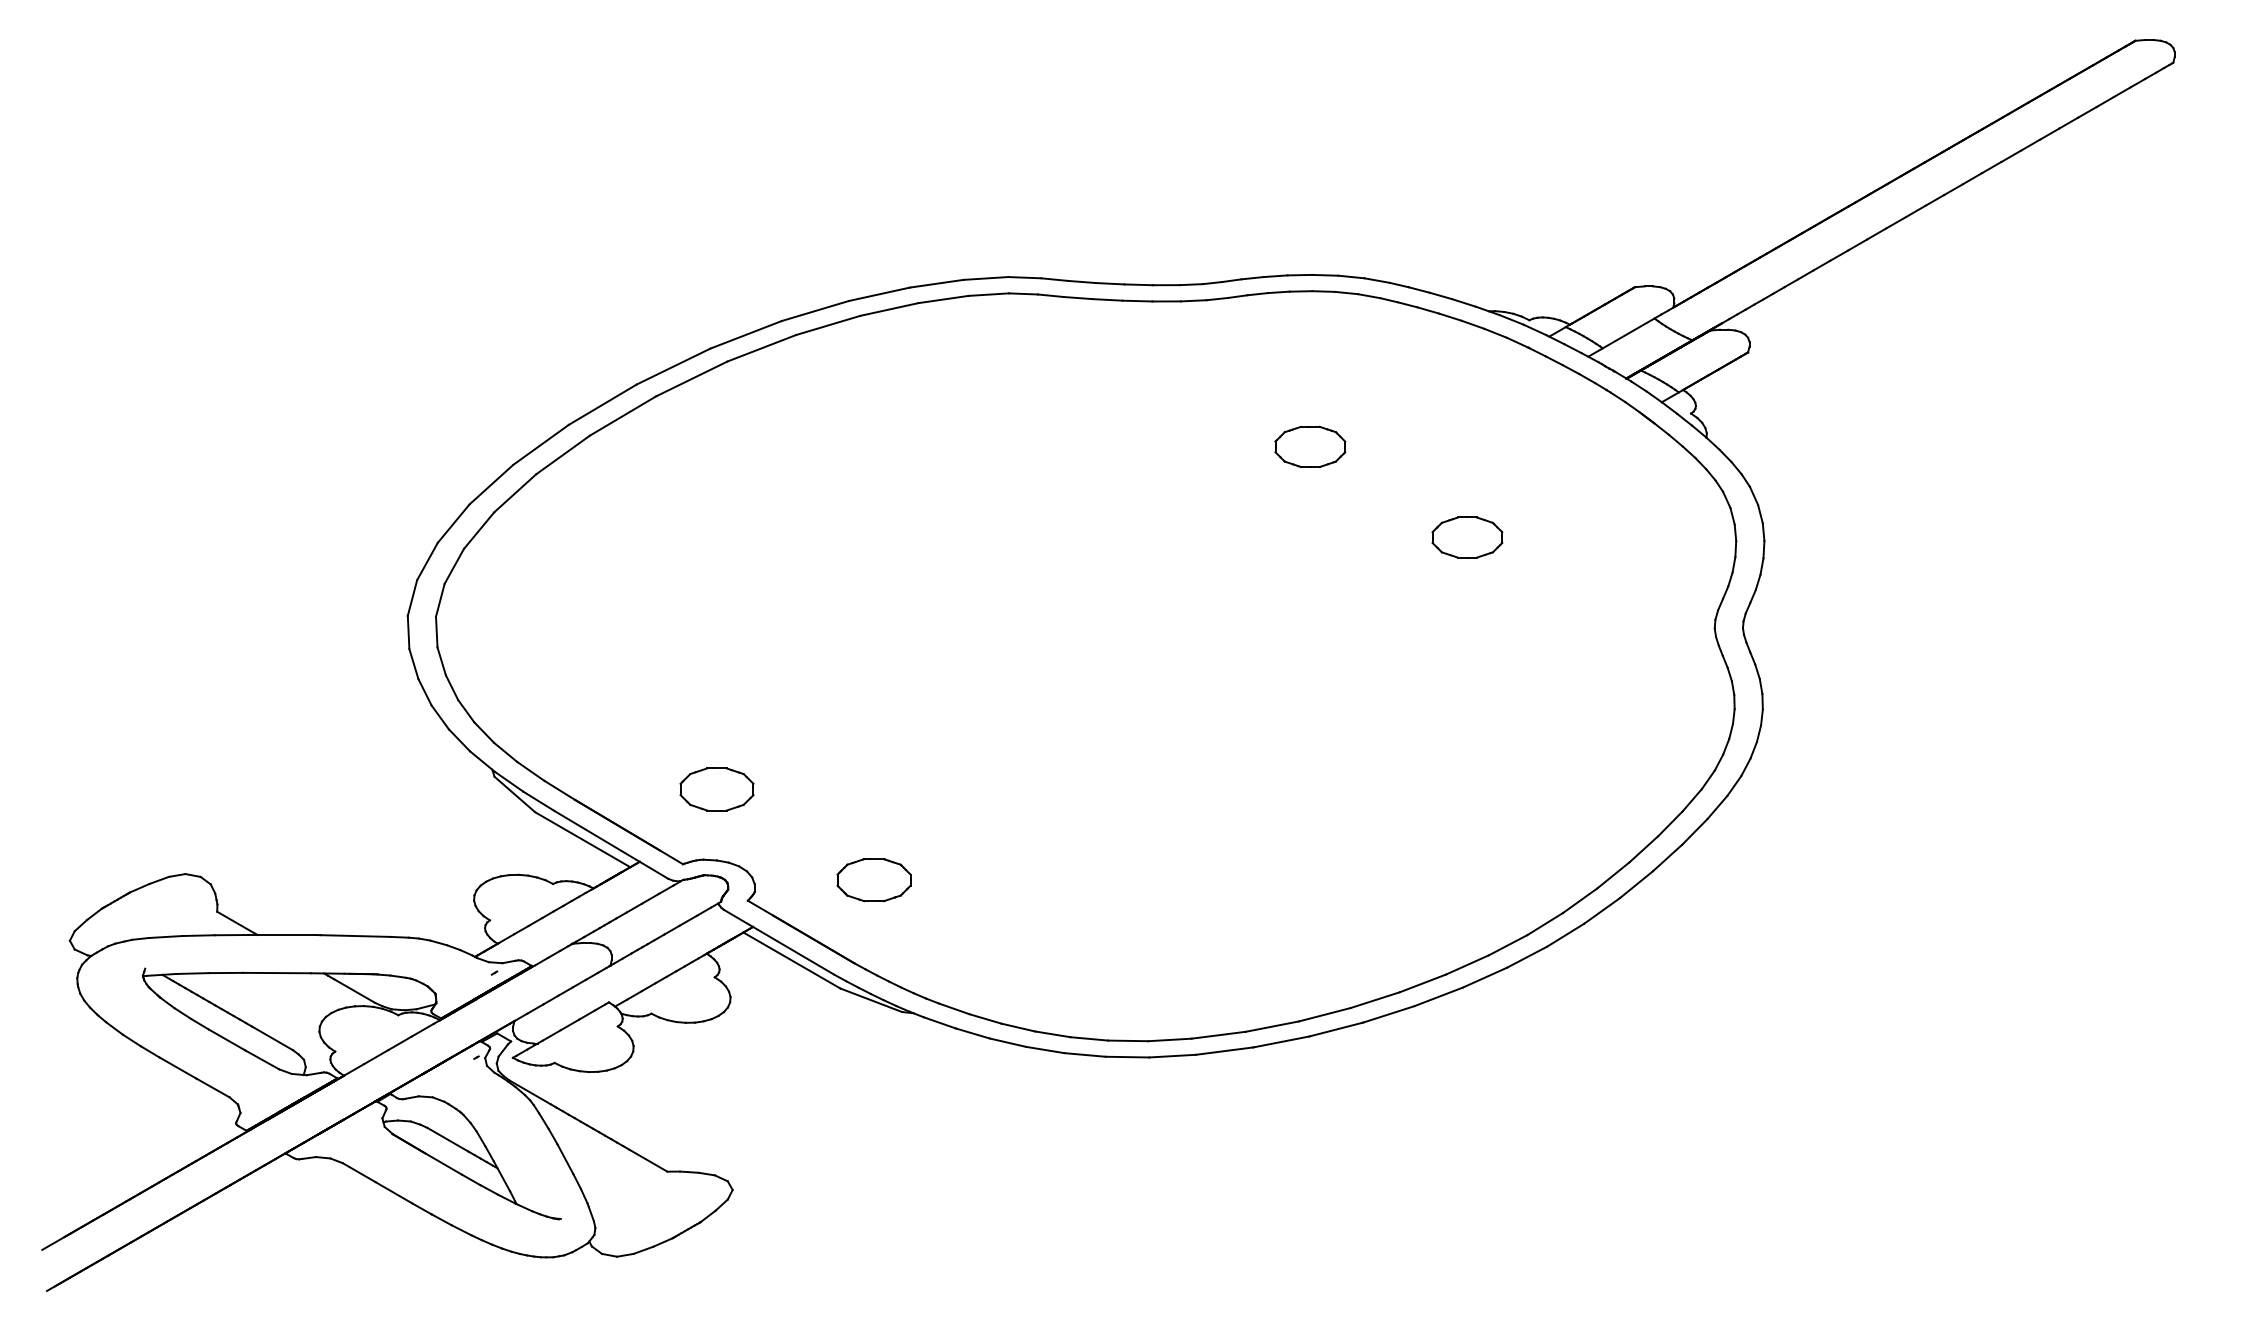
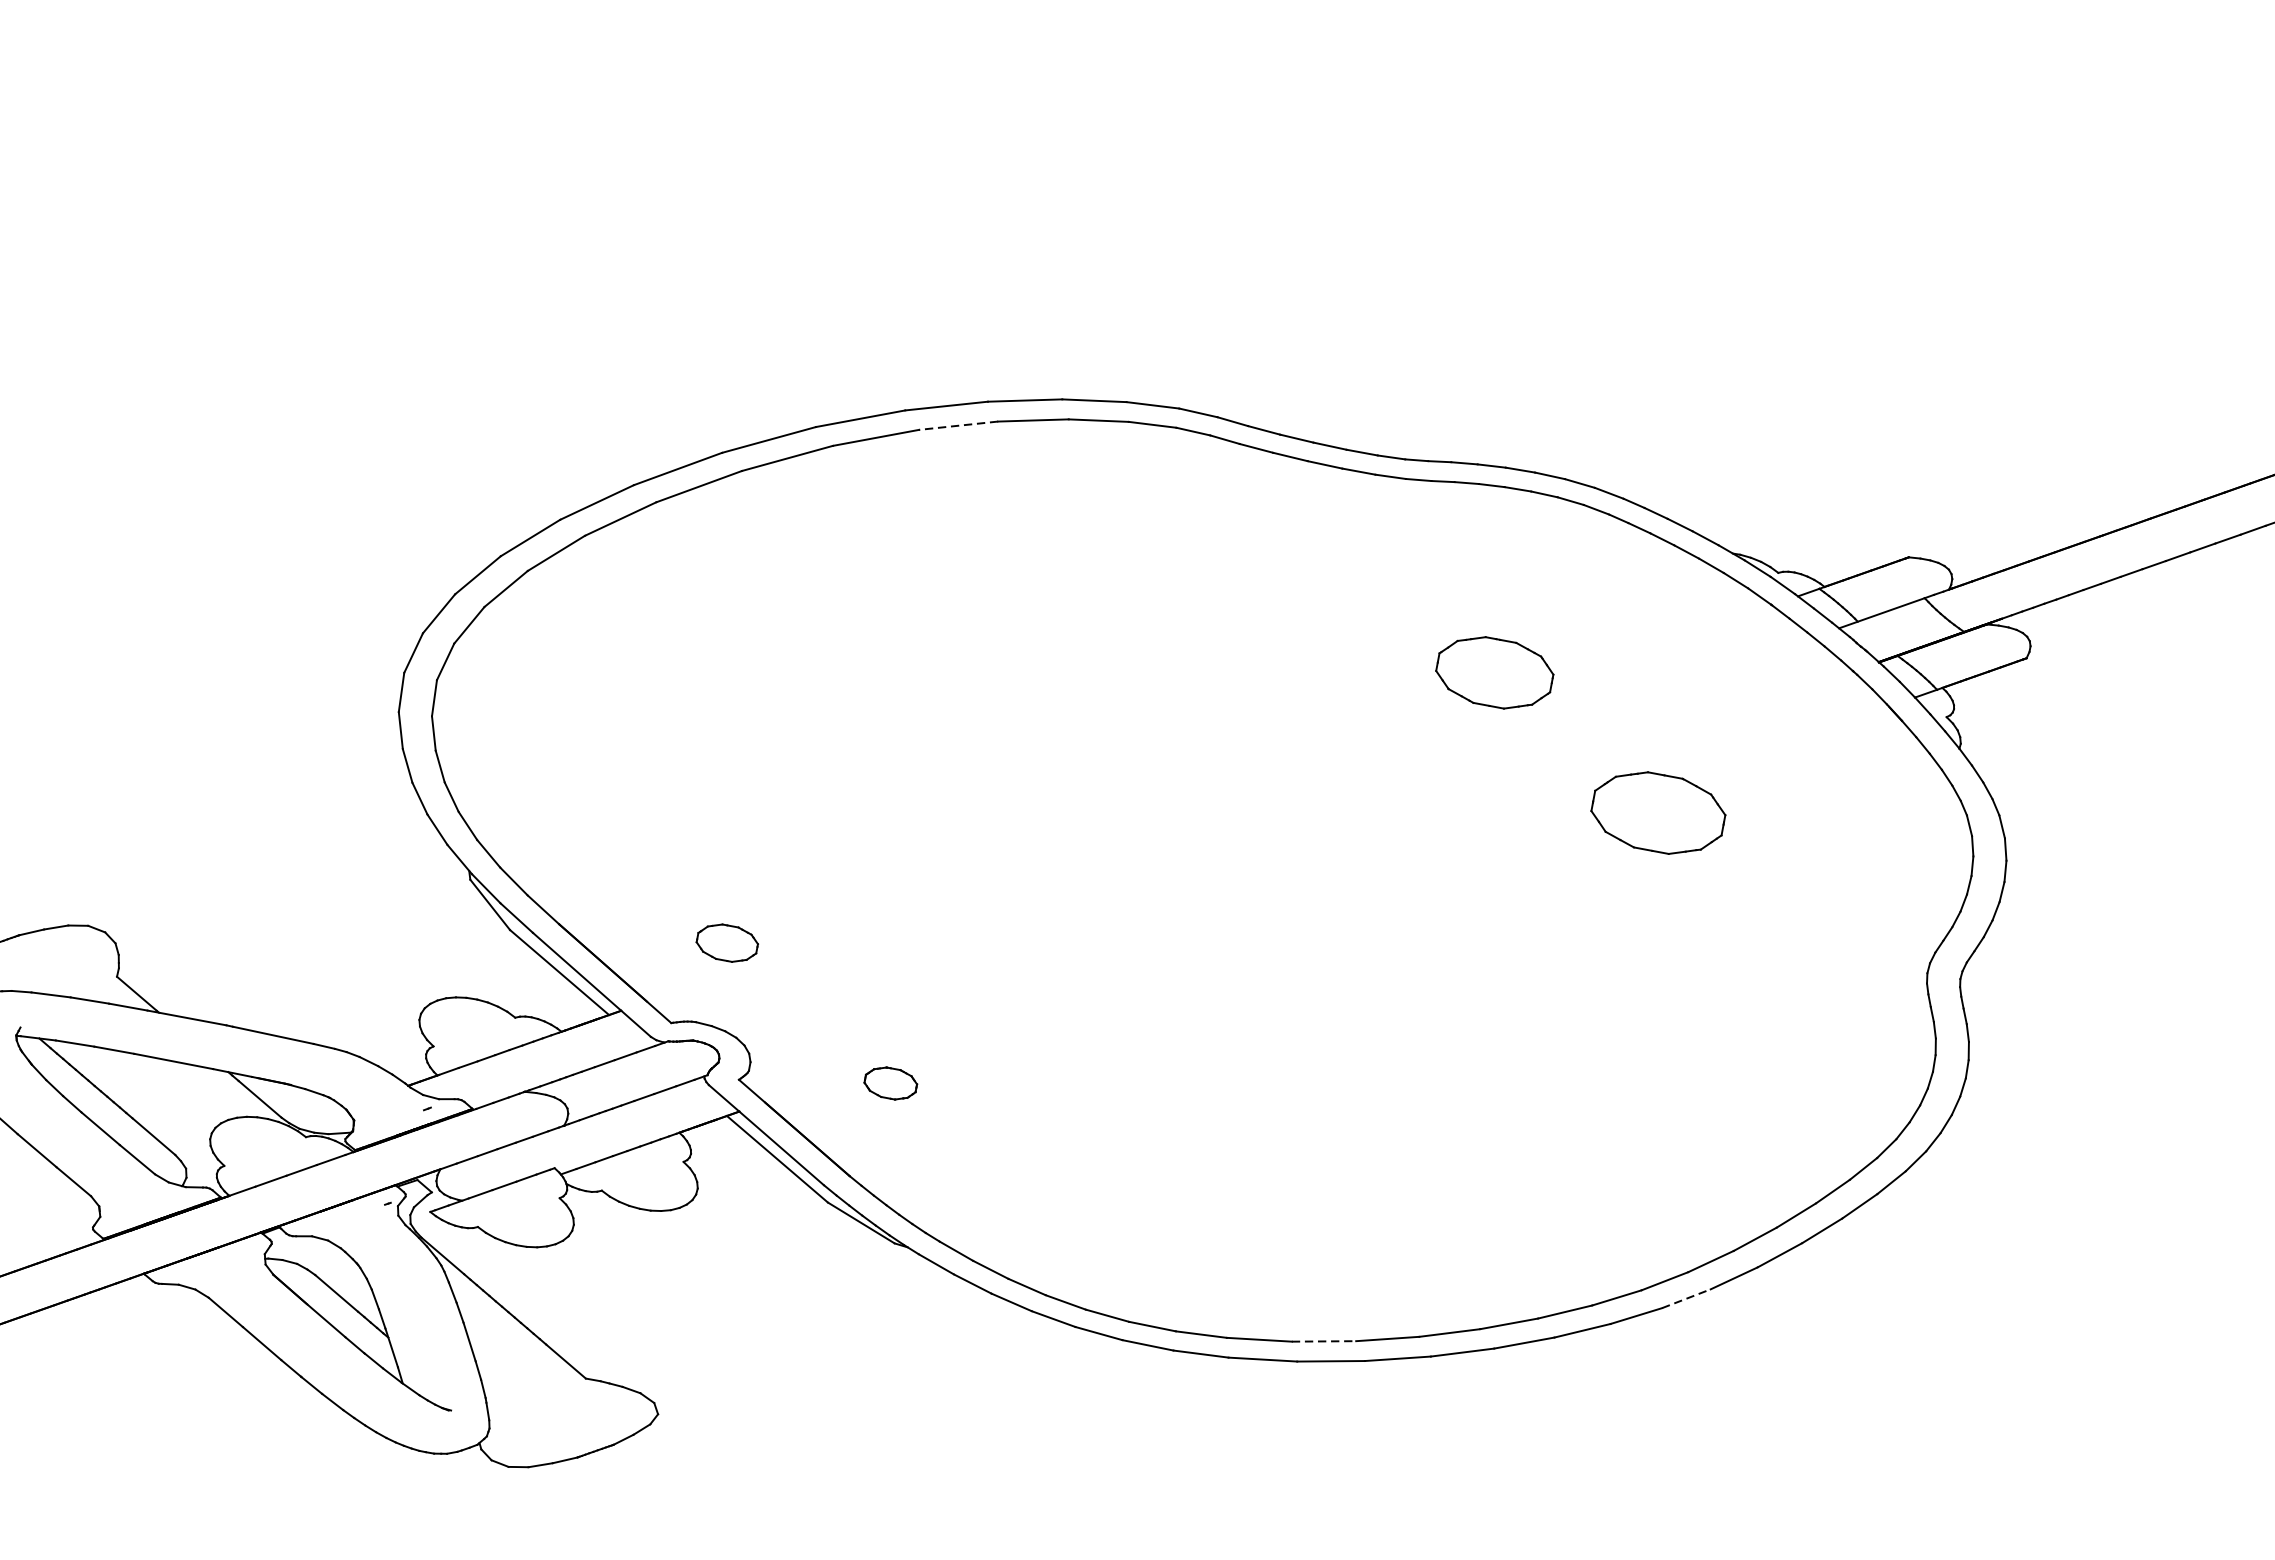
line: (828, 325) -> (958, 425), solid -> dashed
part: (1310, 446) -> (1495, 672), size x1.4
part: (1467, 537) -> (1658, 812), size x1.6
part: (716, 789) -> (726, 943), size x0.7
part: (873, 880) -> (890, 1083), size x0.6
line: (1565, 935) -> (1686, 1299), solid -> dashed
line: (1272, 1026) -> (1324, 1341), solid -> dashed

